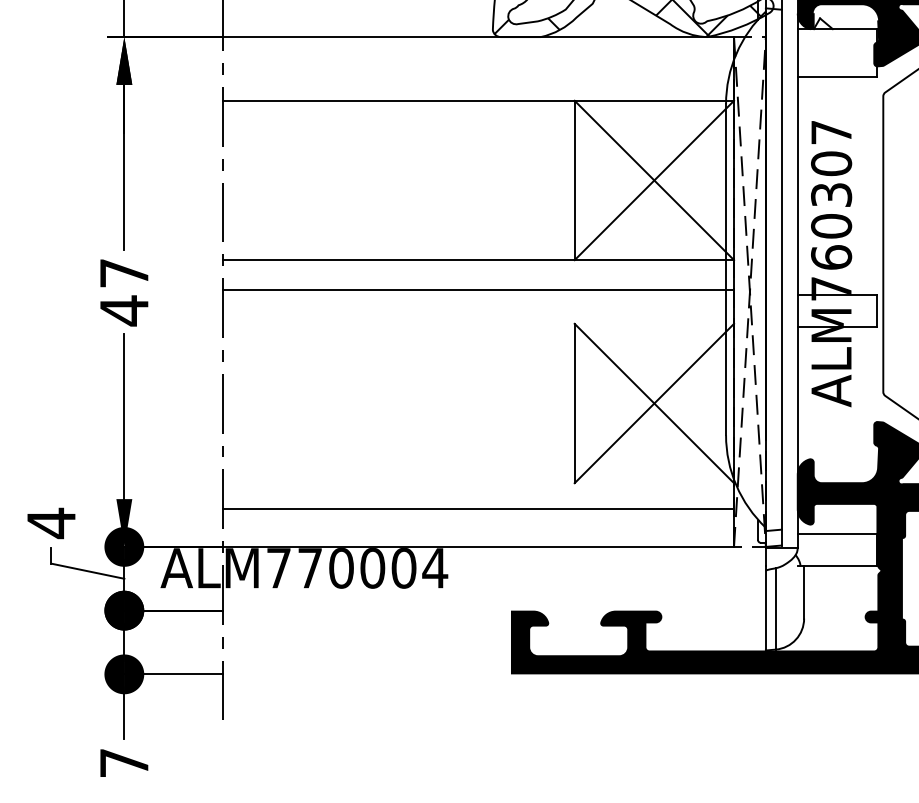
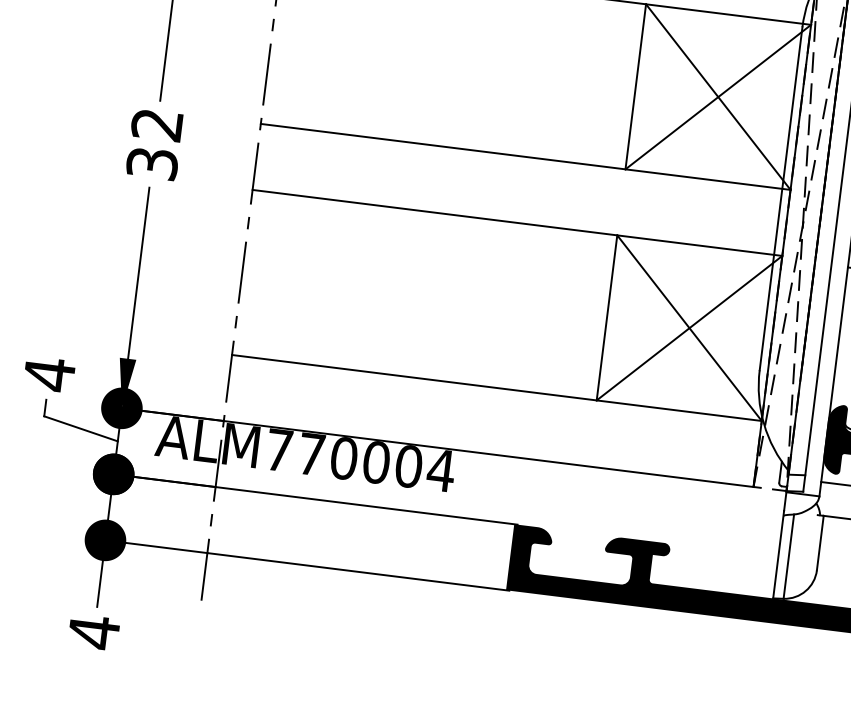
line: (478, 289) -> (517, 222), moved
text: (124, 292) -> (154, 144), 47 -> 32
line: (478, 509) -> (497, 388), moved
line: (368, 610) -> (366, 505), added
line: (368, 674) -> (358, 572), added
text: (124, 762) -> (94, 631), 7 -> 4

